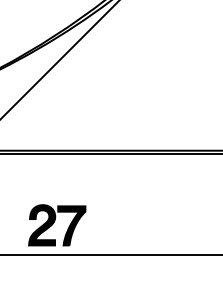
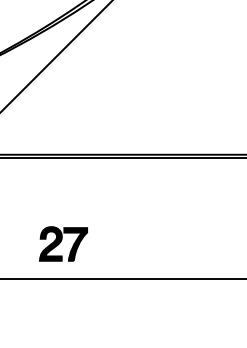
part: (57, 225) -> (63, 244), size x0.7

